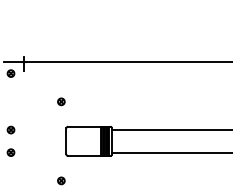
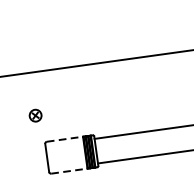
part: (61, 101) -> (35, 115), size x1.6
line: (84, 126) -> (64, 139), solid -> dashed
line: (84, 156) -> (69, 171), solid -> dashed

